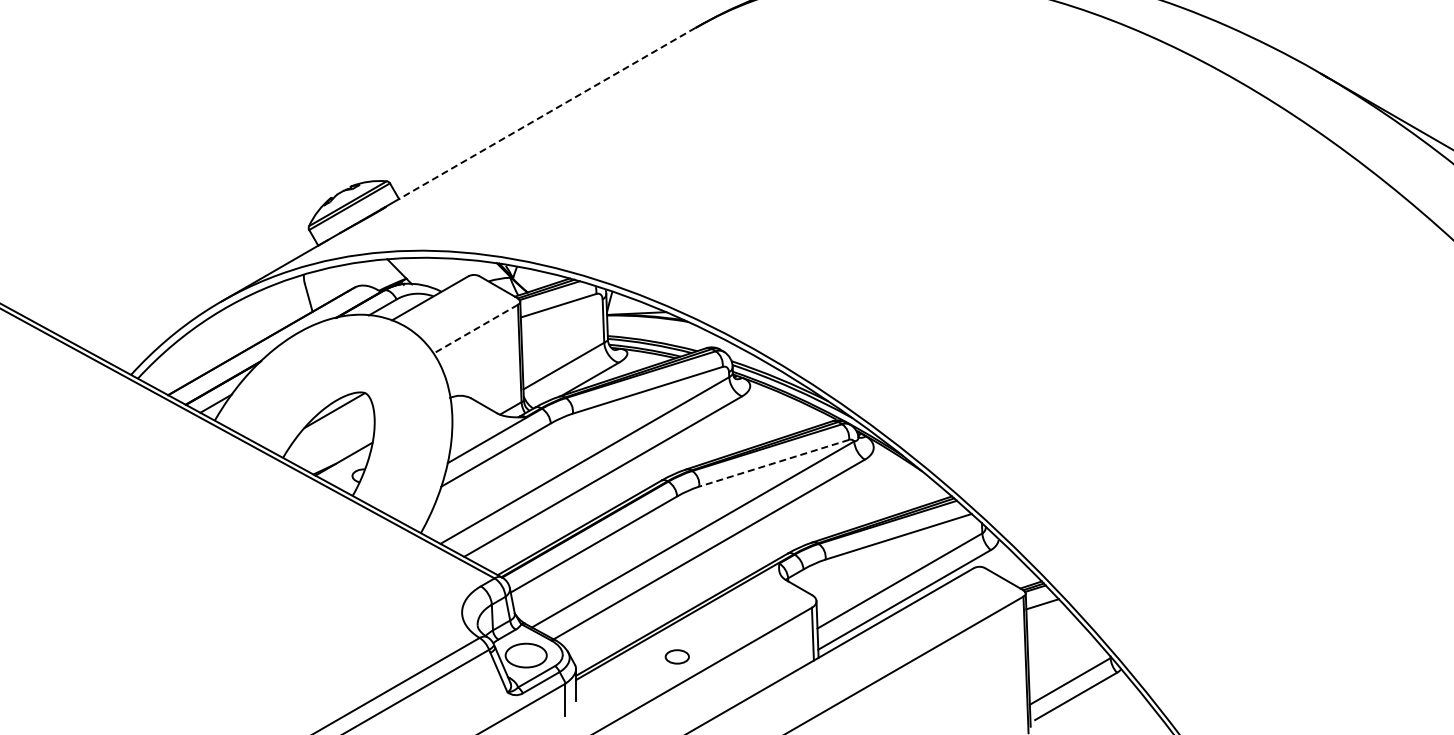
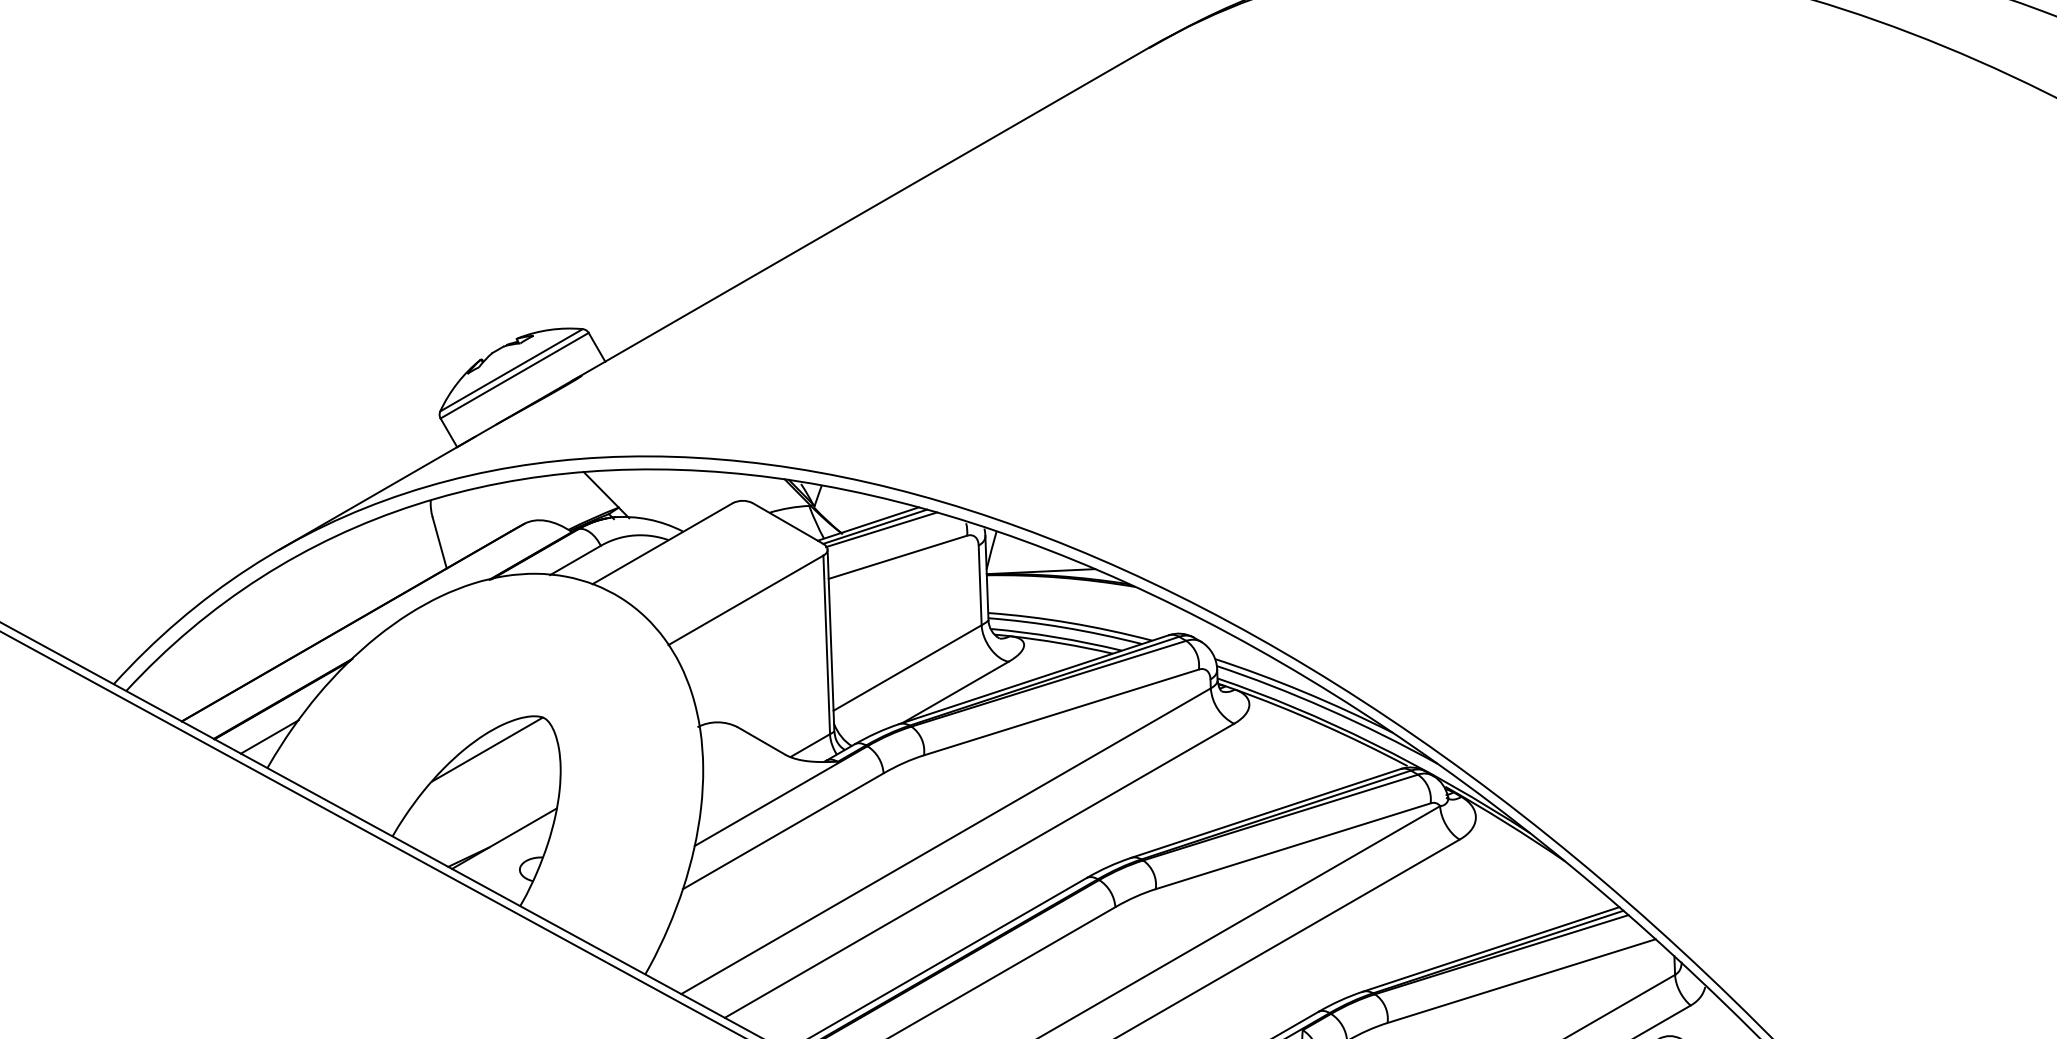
line: (546, 113) -> (875, 204), dashed -> solid
line: (475, 329) -> (745, 600), dashed -> solid
line: (773, 463) -> (1292, 846), dashed -> solid

